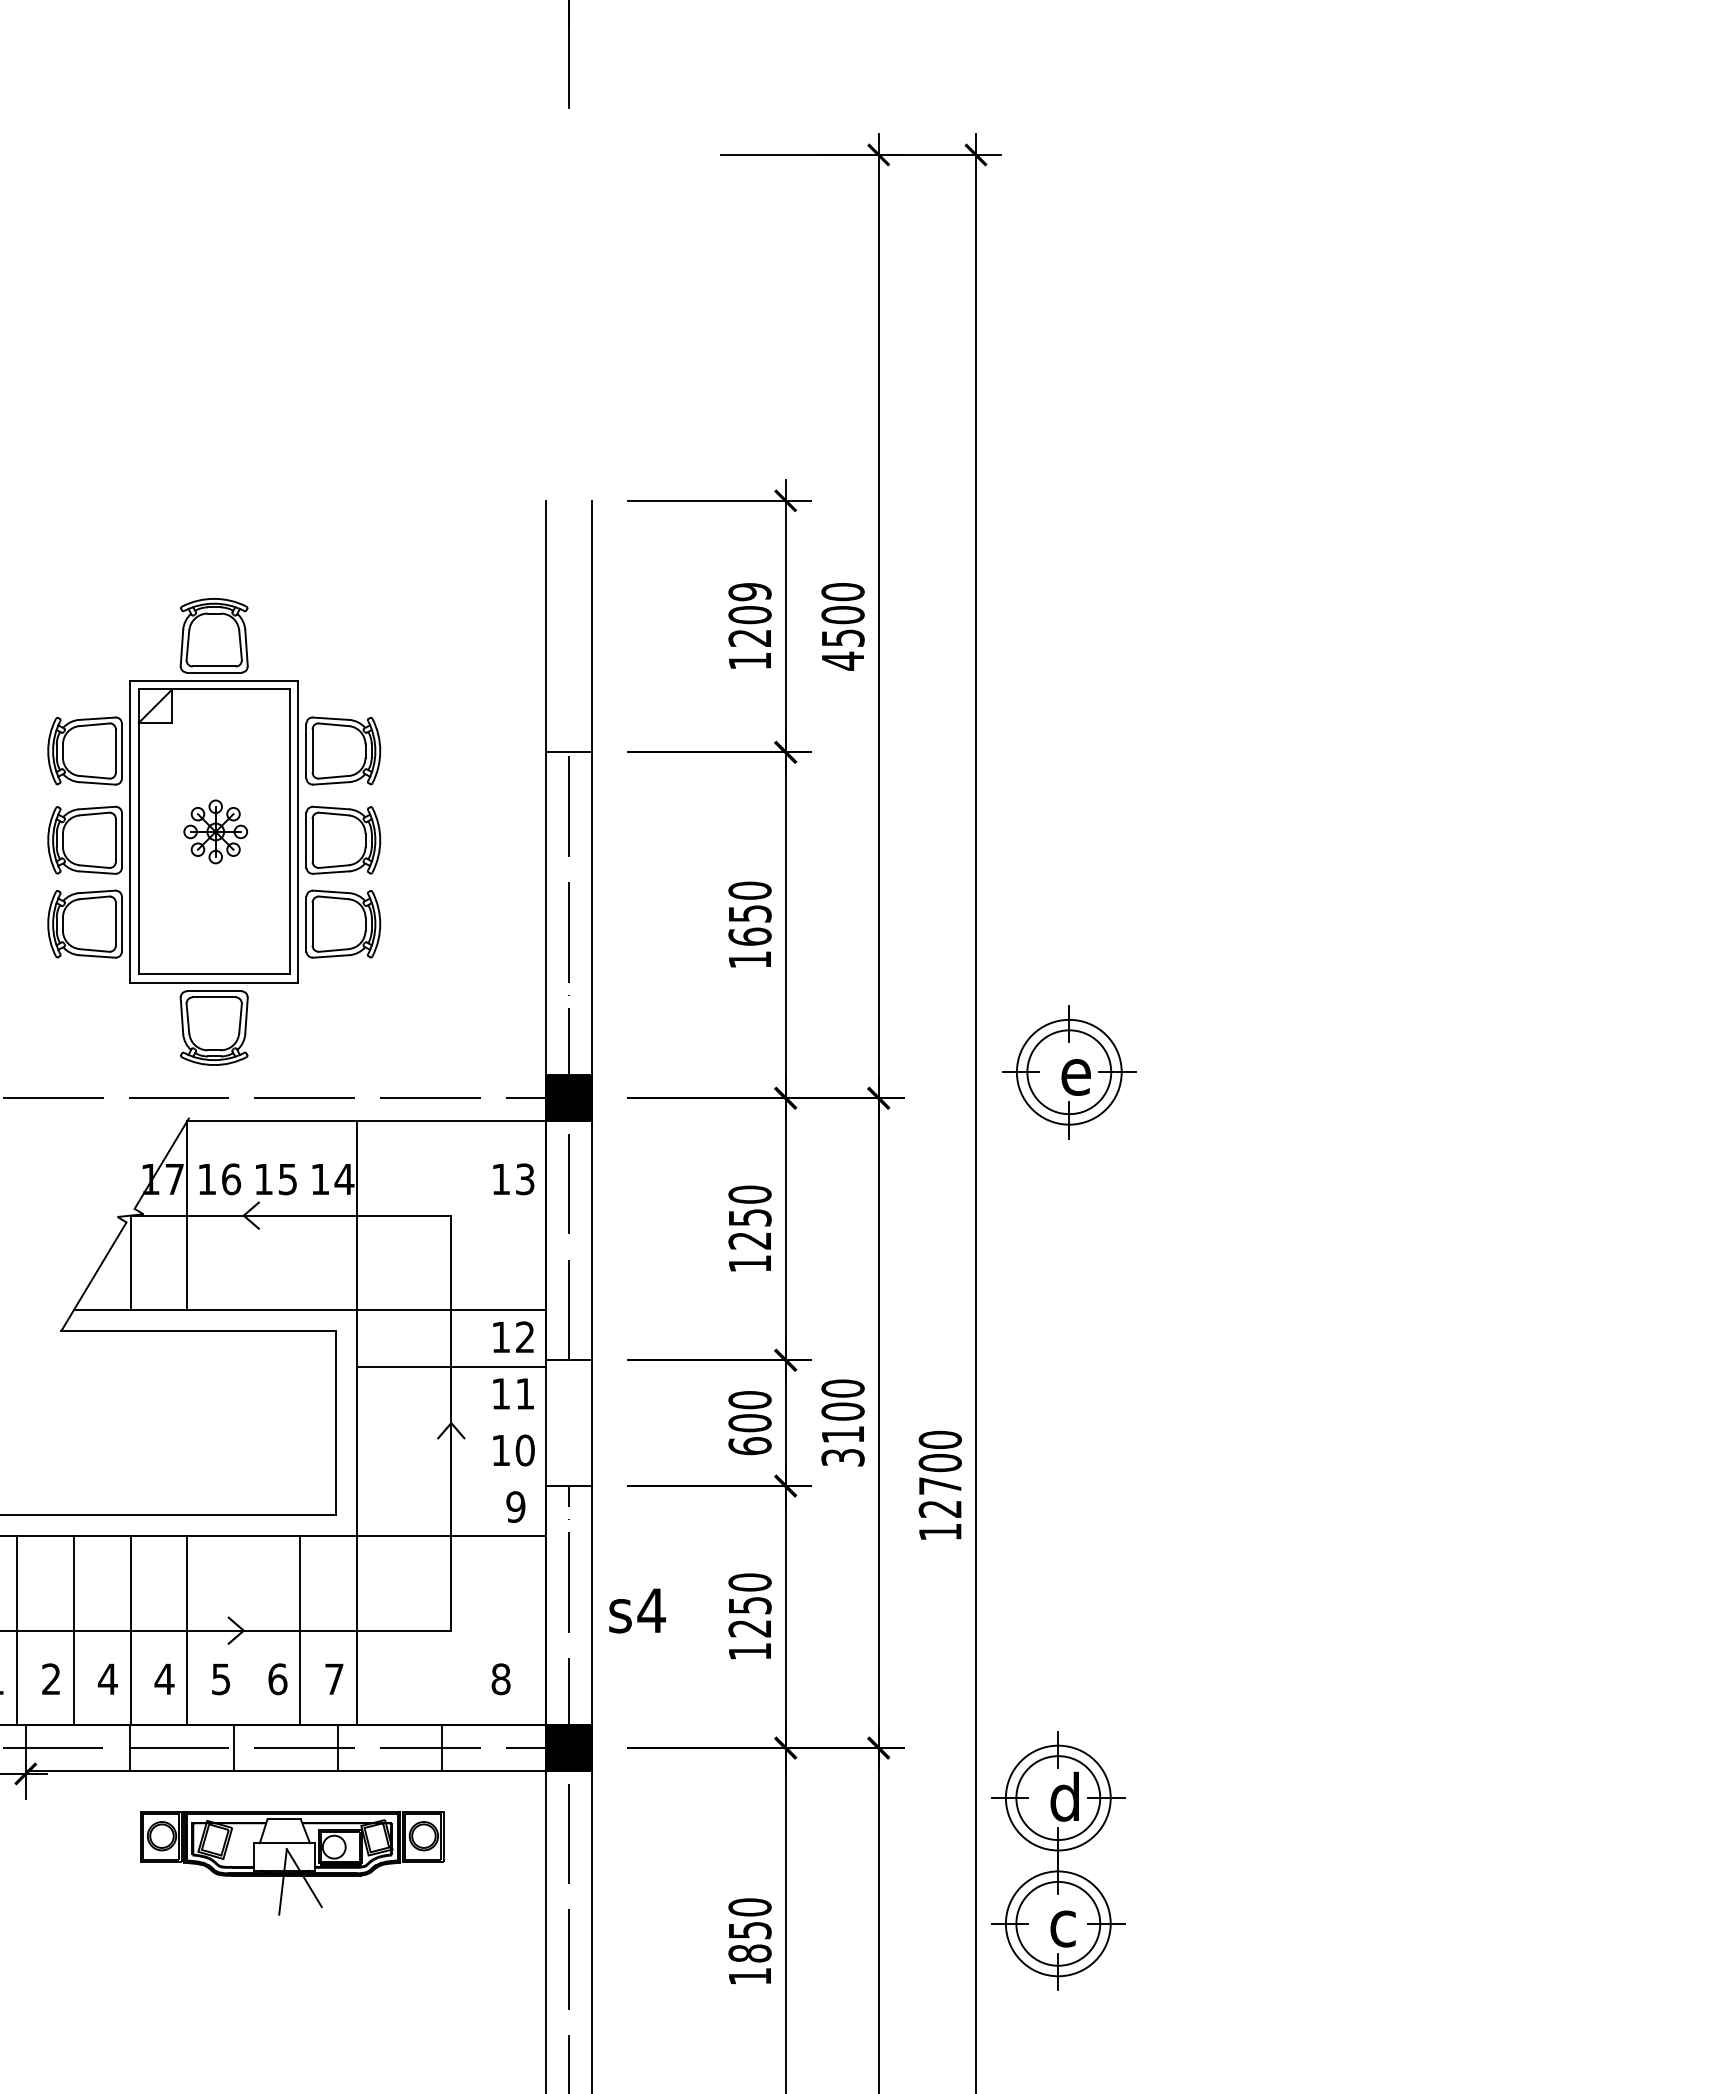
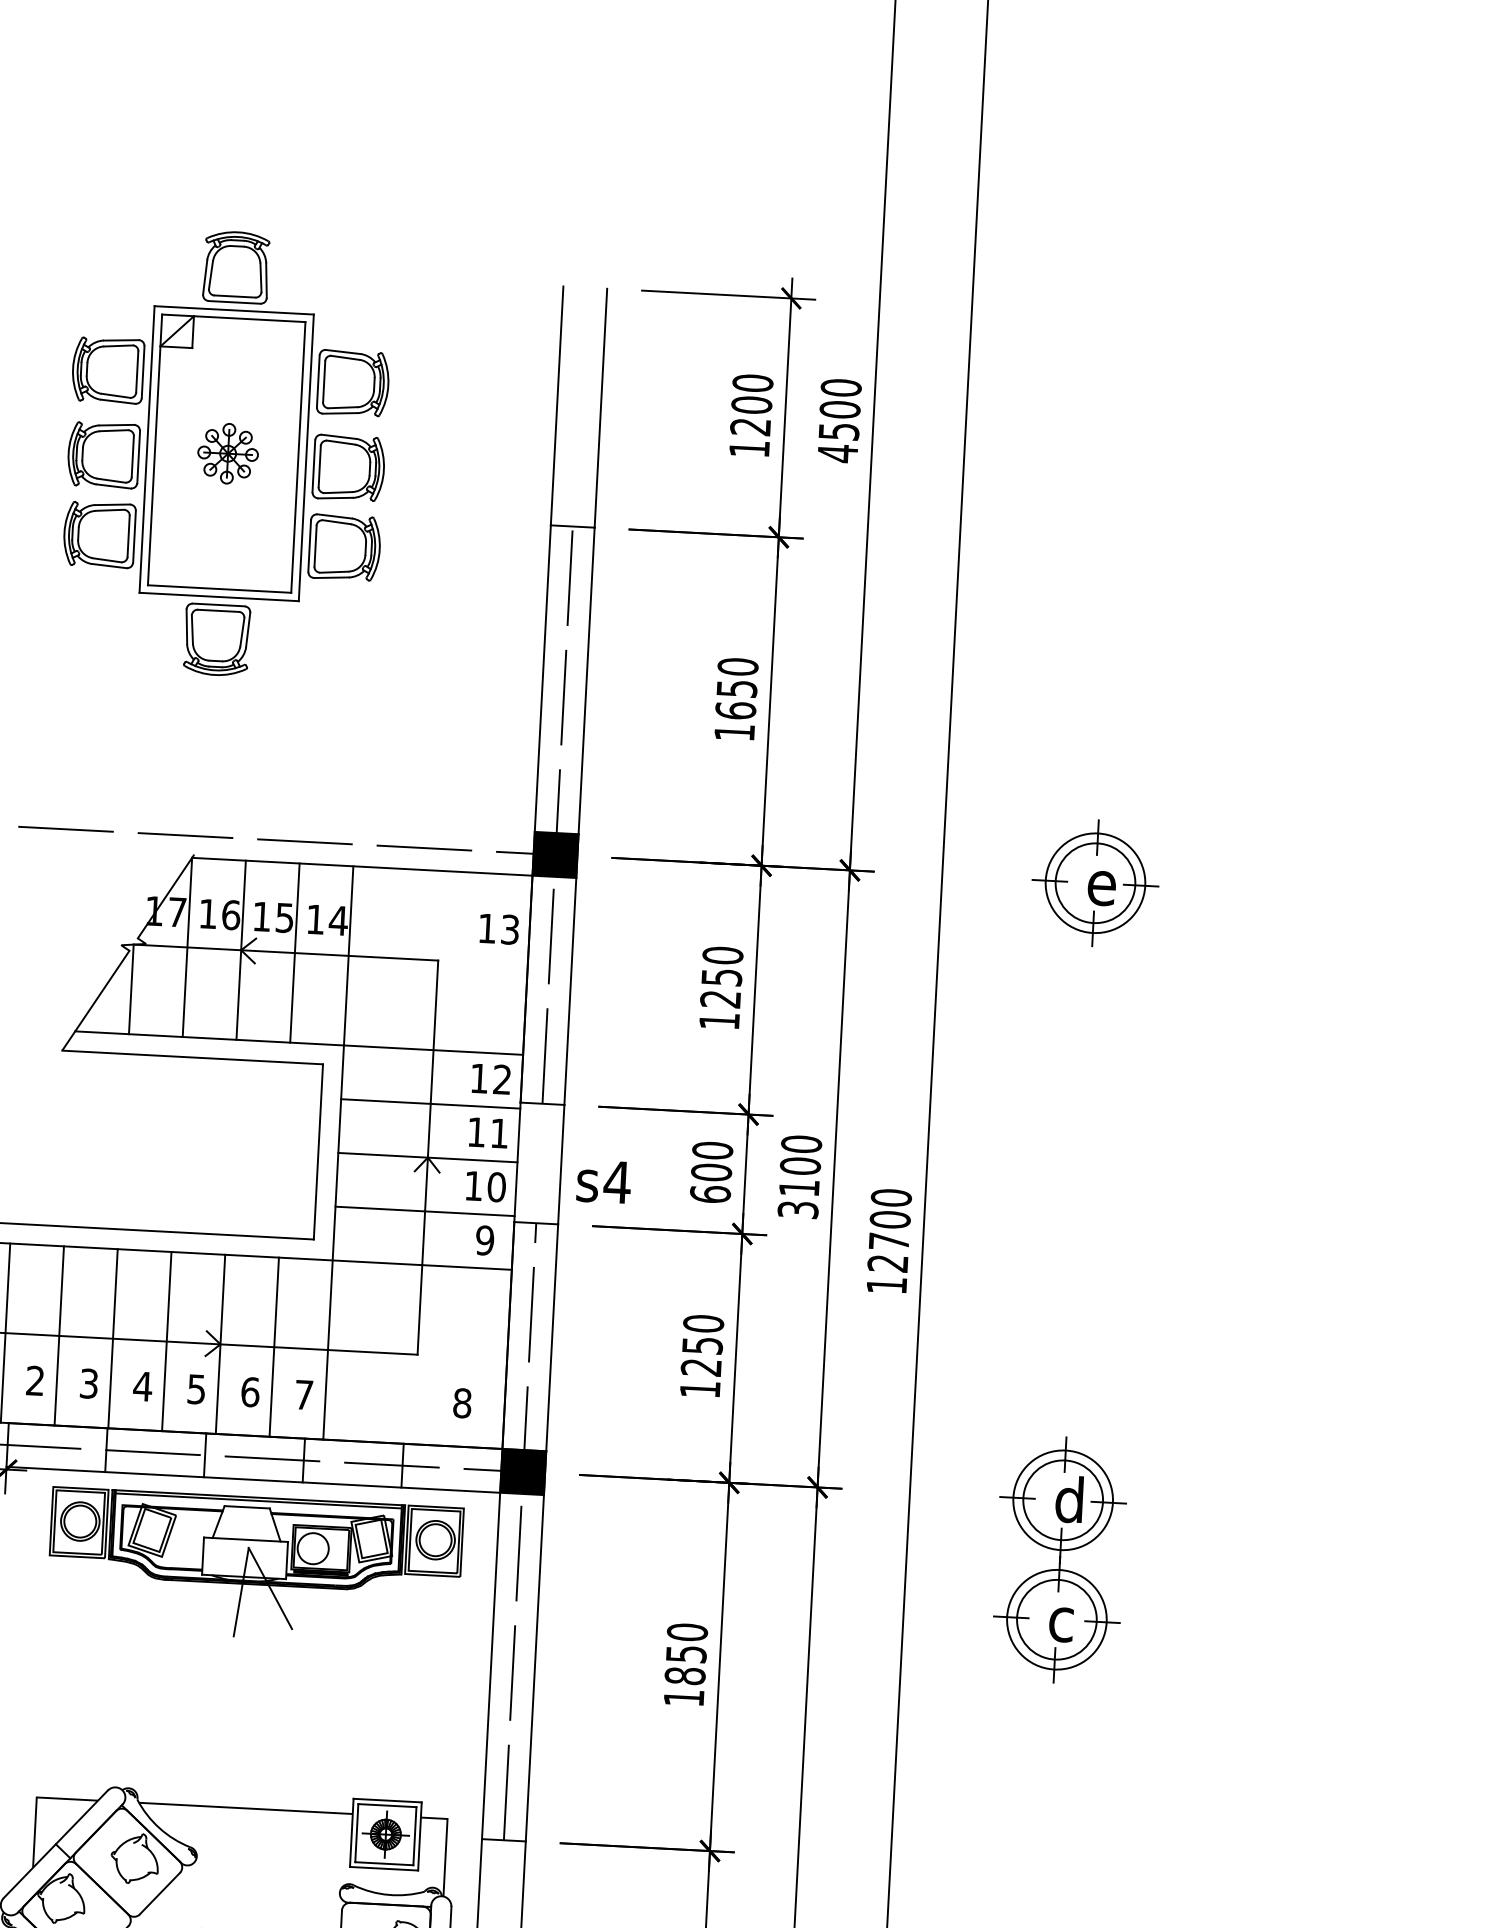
text: (749, 592) -> (752, 383), 1209 -> 1200
part: (214, 831) -> (226, 453), moved
part: (1069, 1072) -> (1095, 883), moved
line: (243, 1215) -> (240, 950), added
line: (300, 1215) -> (295, 952), added
line: (450, 1423) -> (427, 1157), added
line: (450, 1479) -> (424, 1211), added
text: (637, 1610) -> (603, 1181), moved
line: (243, 1630) -> (220, 1344), added
text: (107, 1679) -> (88, 1383), 4 -> 3
part: (1058, 1860) -> (1060, 1559), moved
part: (291, 1863) -> (254, 1567), size x1.43

